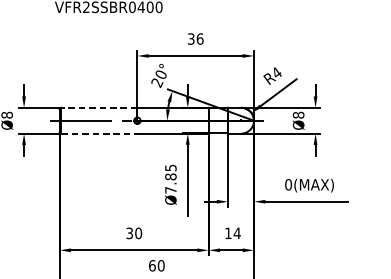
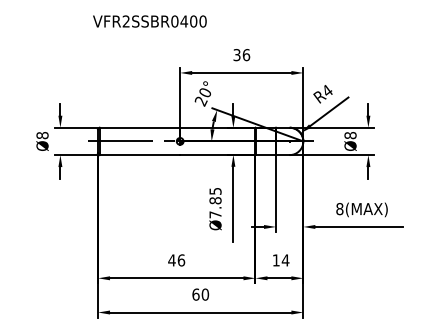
line: (98, 107) -> (139, 127), dashed -> solid
line: (99, 134) -> (140, 155), dashed -> solid
text: (288, 184) -> (339, 208), 0(MAX) -> 8(MAX)
text: (133, 233) -> (176, 260), 30 -> 46

